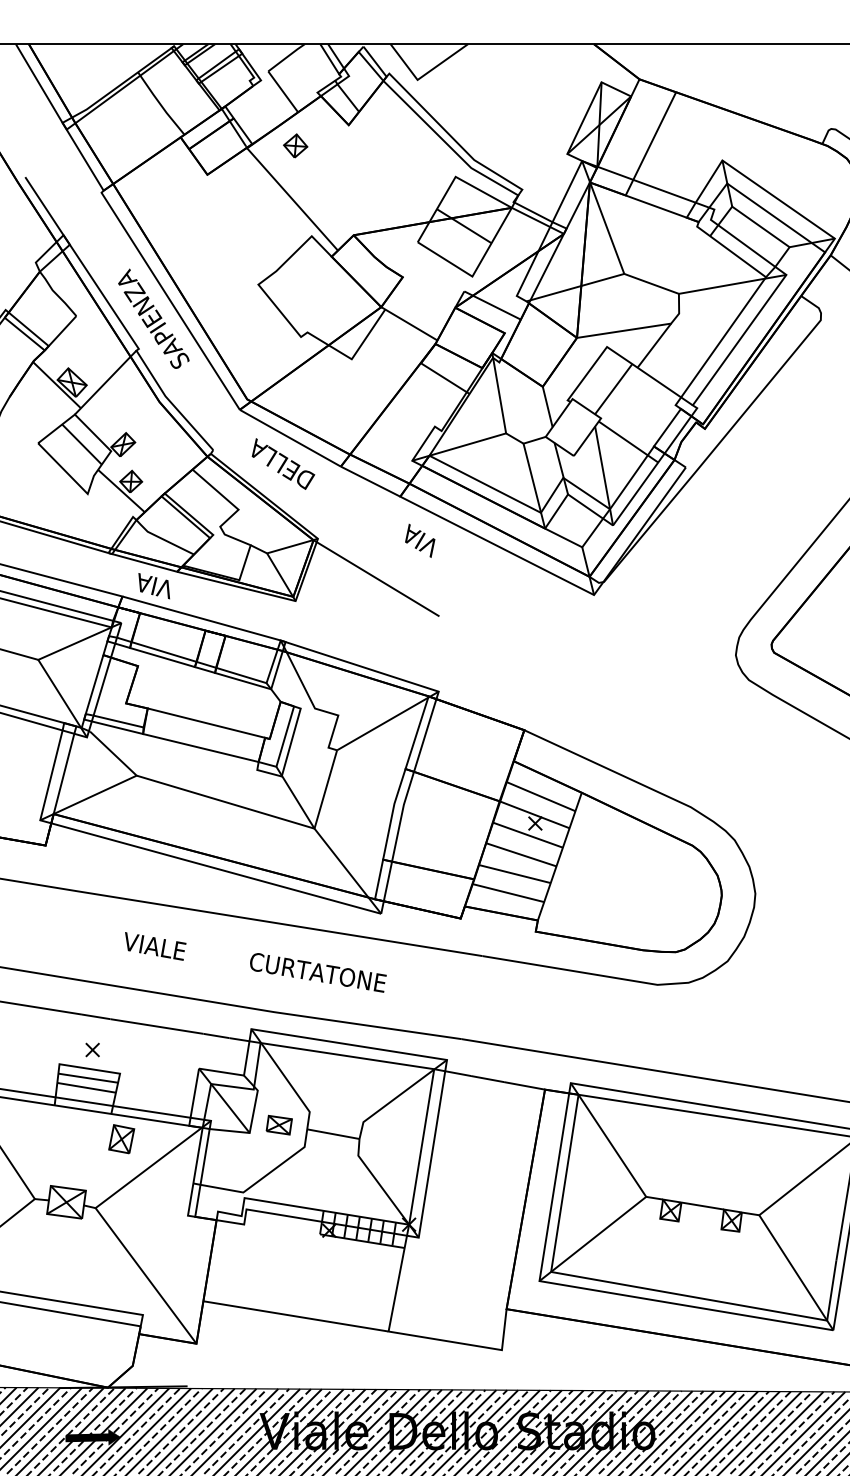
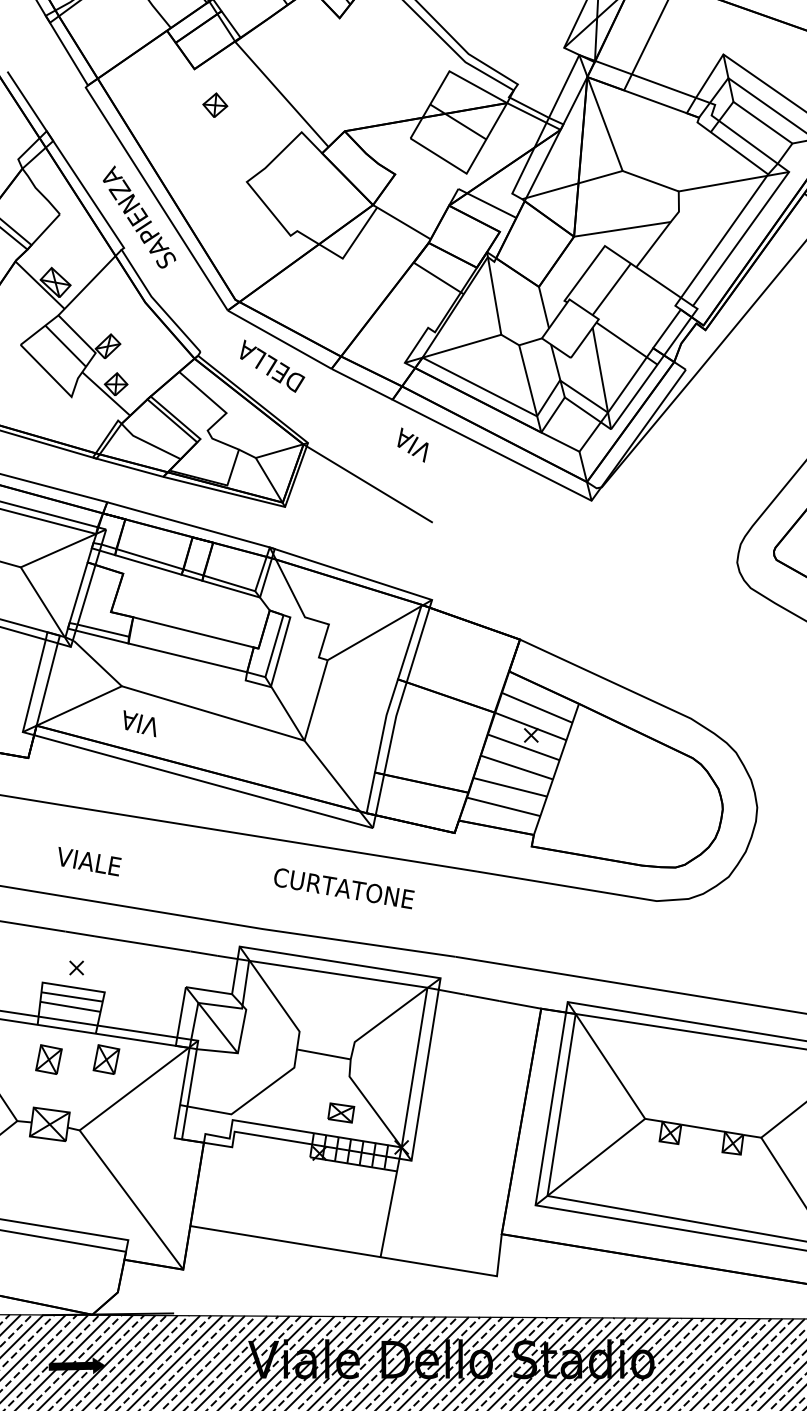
part: (295, 145) -> (215, 104), moved
text: (153, 586) -> (139, 724), moved
text: (155, 946) -> (89, 861), moved
text: (318, 972) -> (344, 888), moved
part: (278, 1124) -> (340, 1112), moved
part: (65, 1139) -> (48, 1059), added

